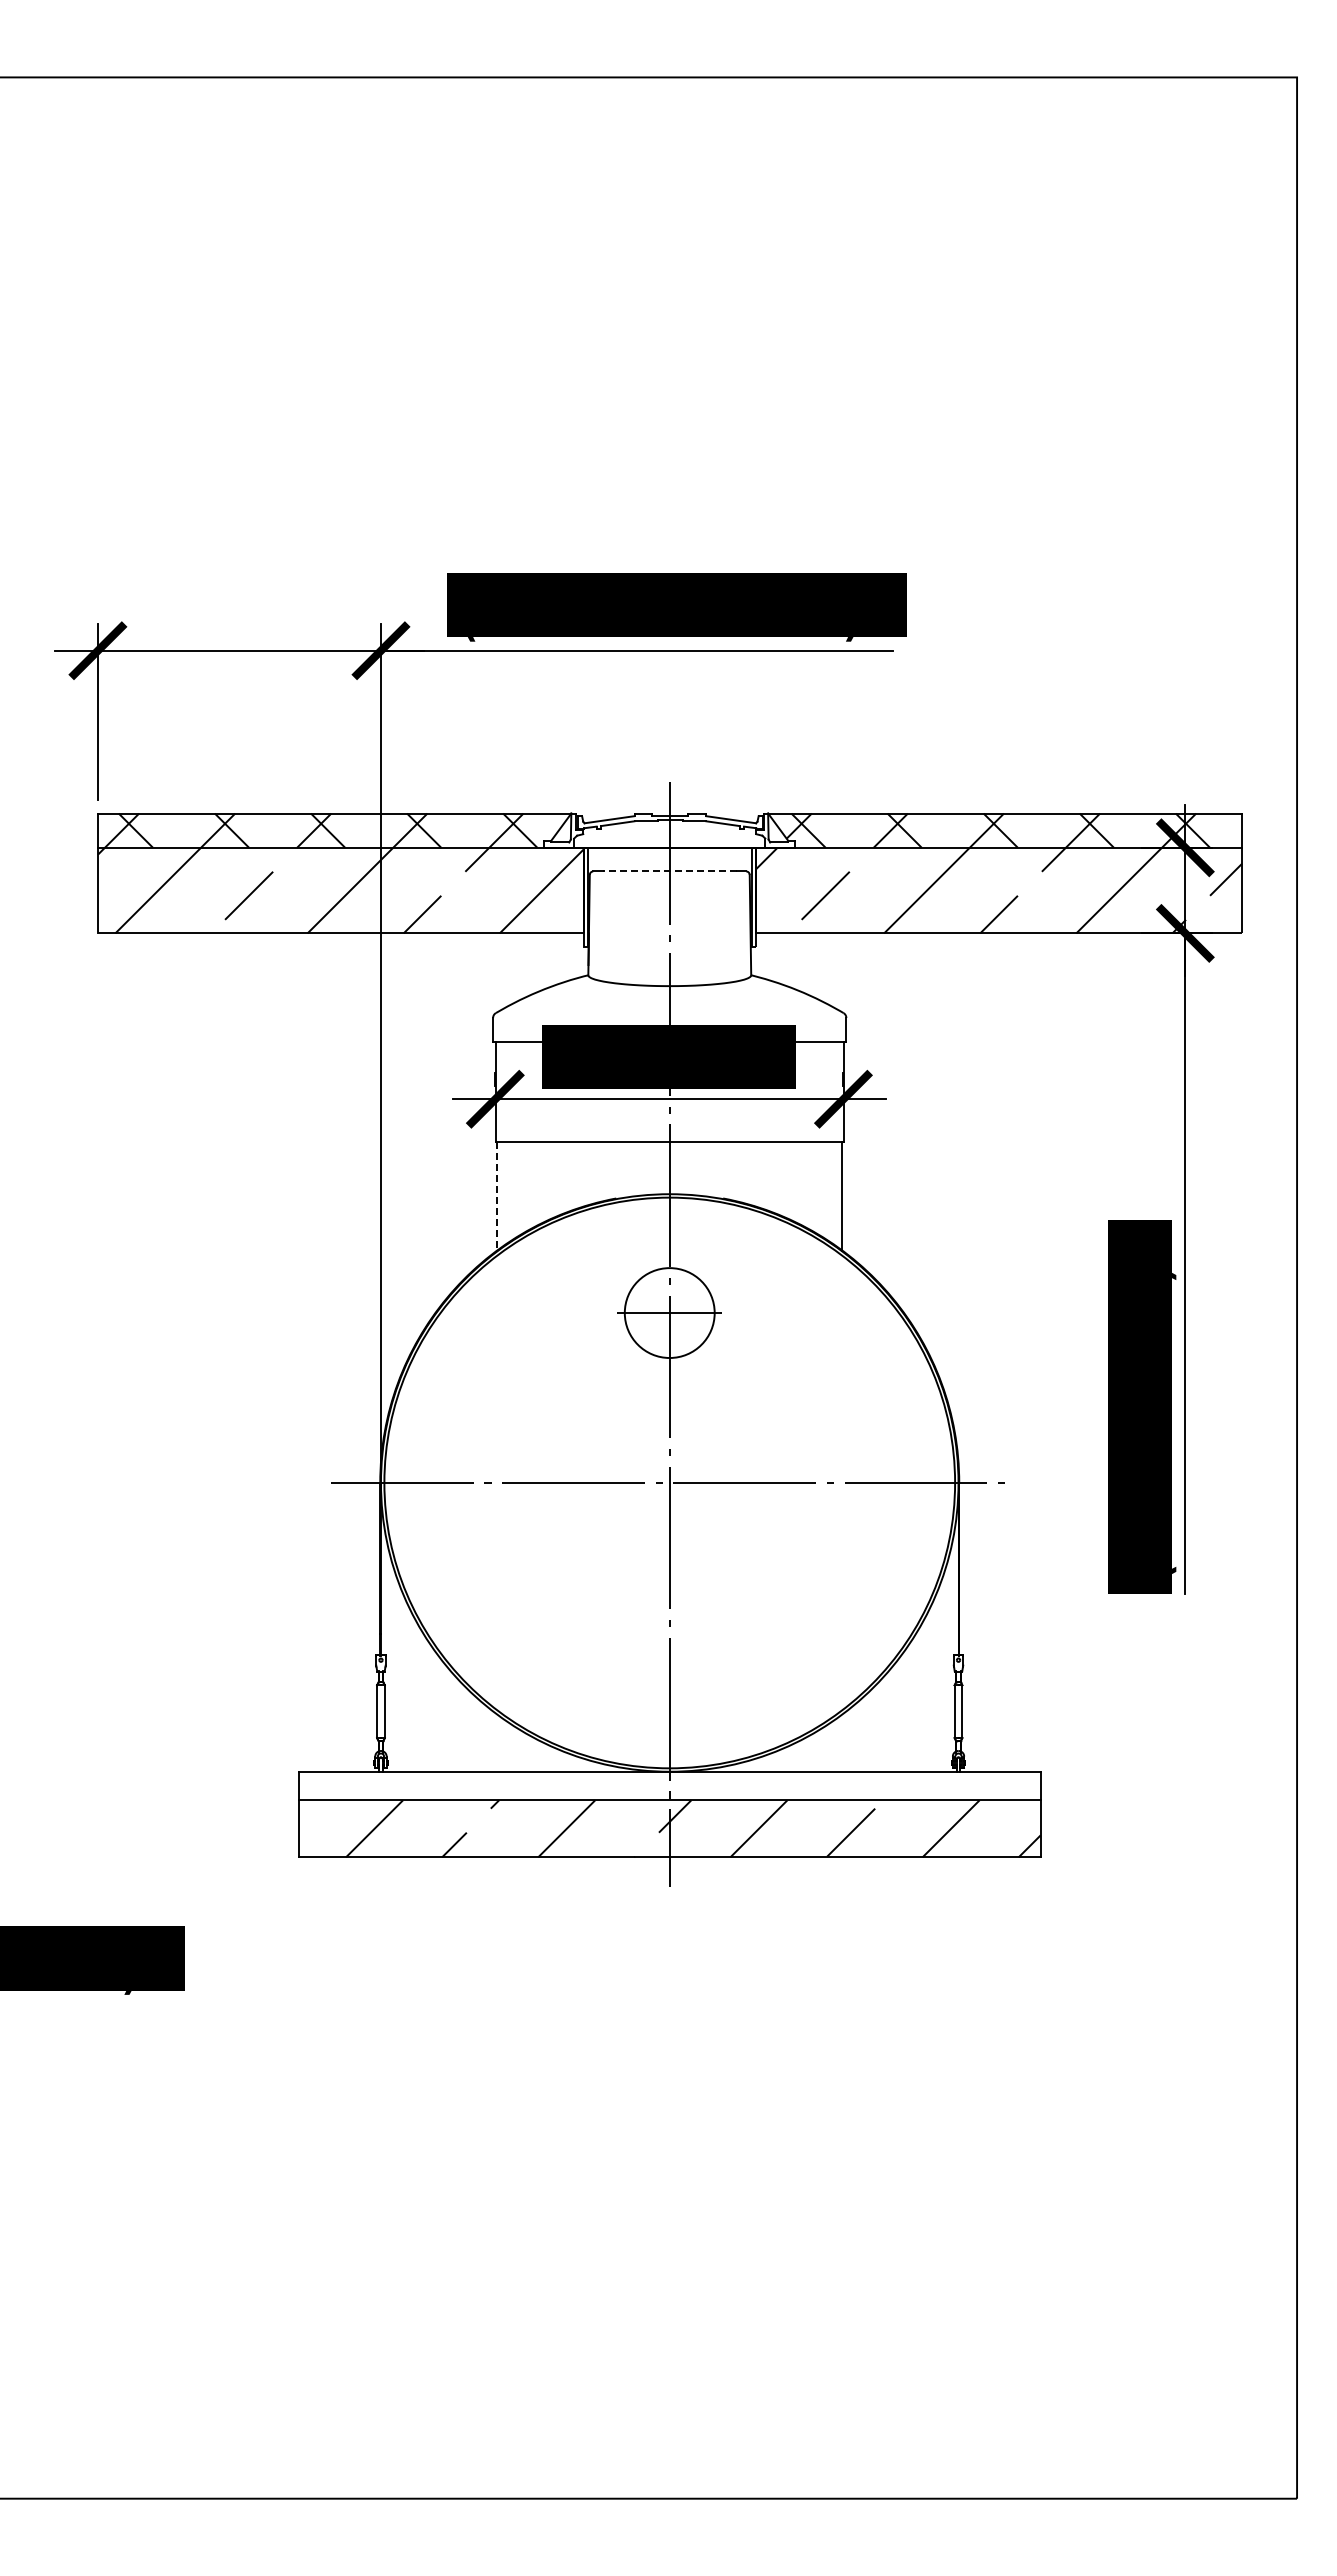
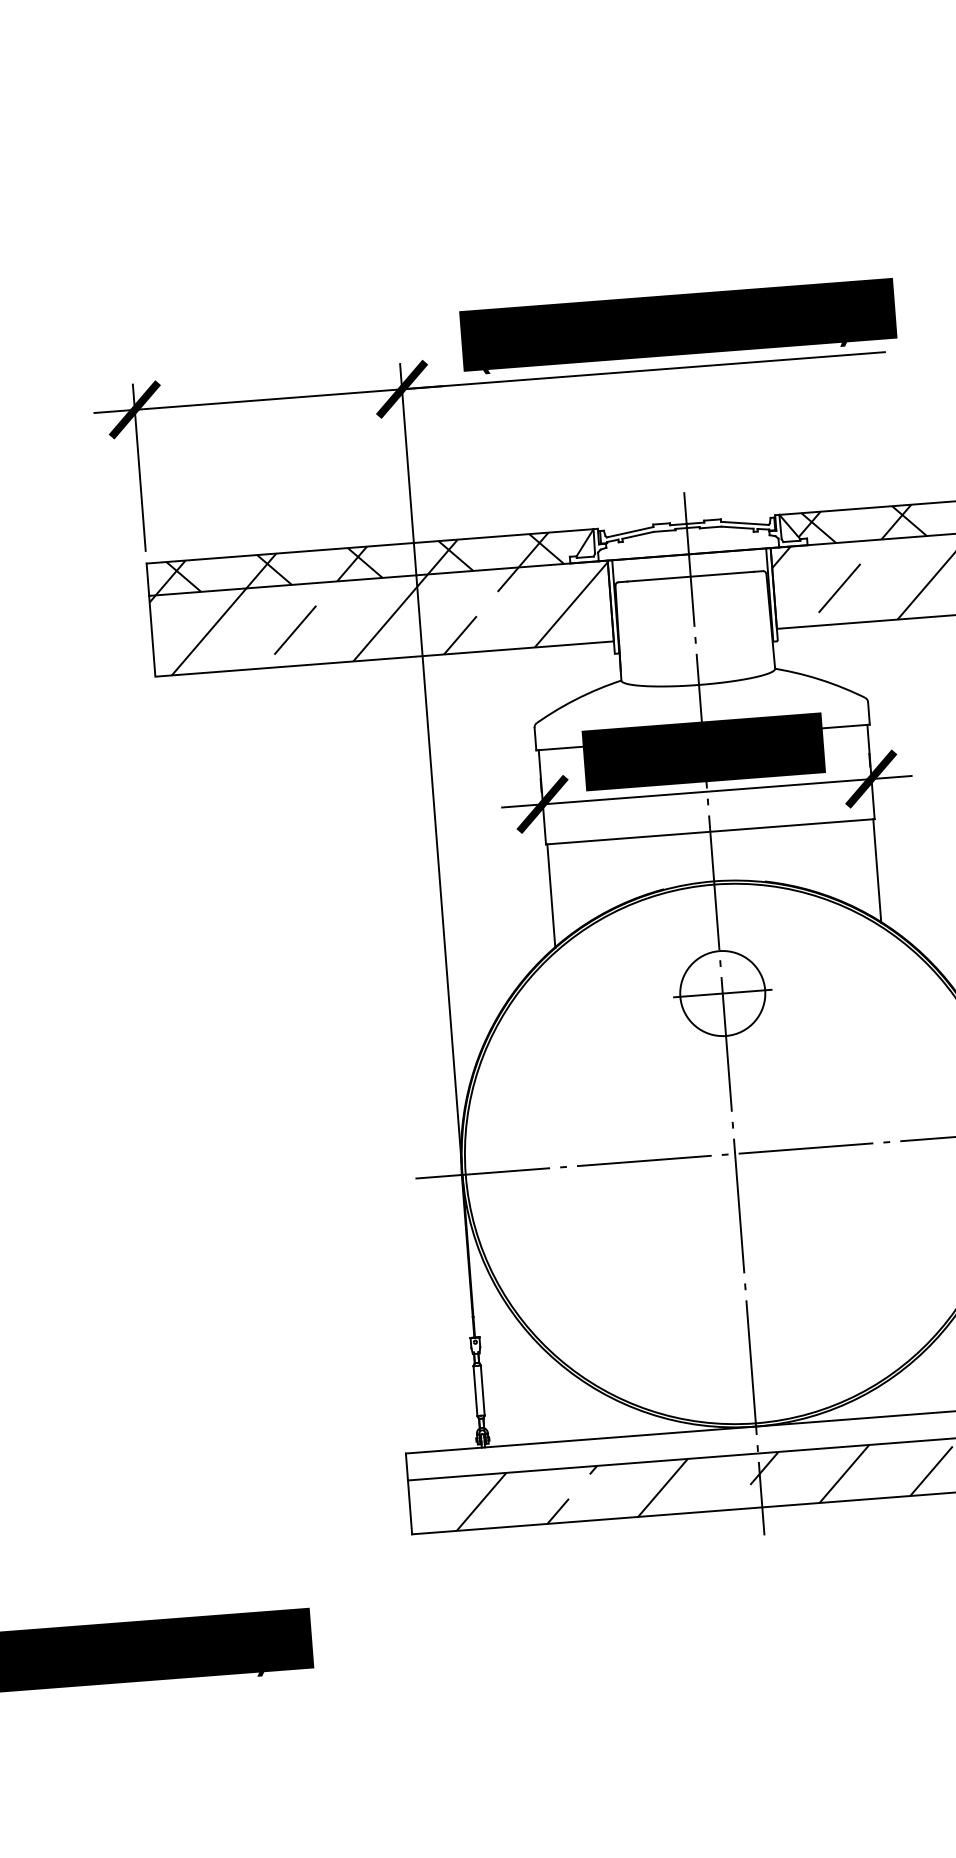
line: (669, 871) -> (690, 576), dashed -> solid
line: (497, 1196) -> (551, 896), dashed -> solid

